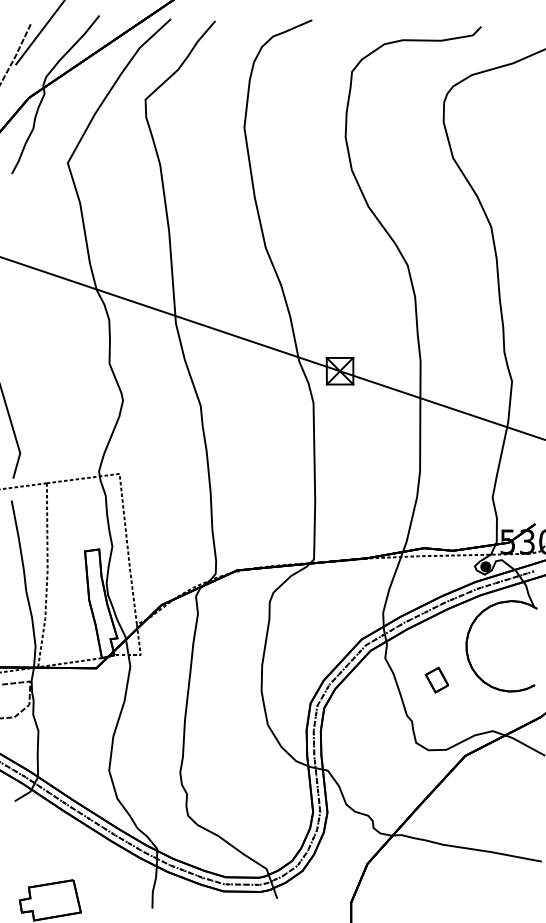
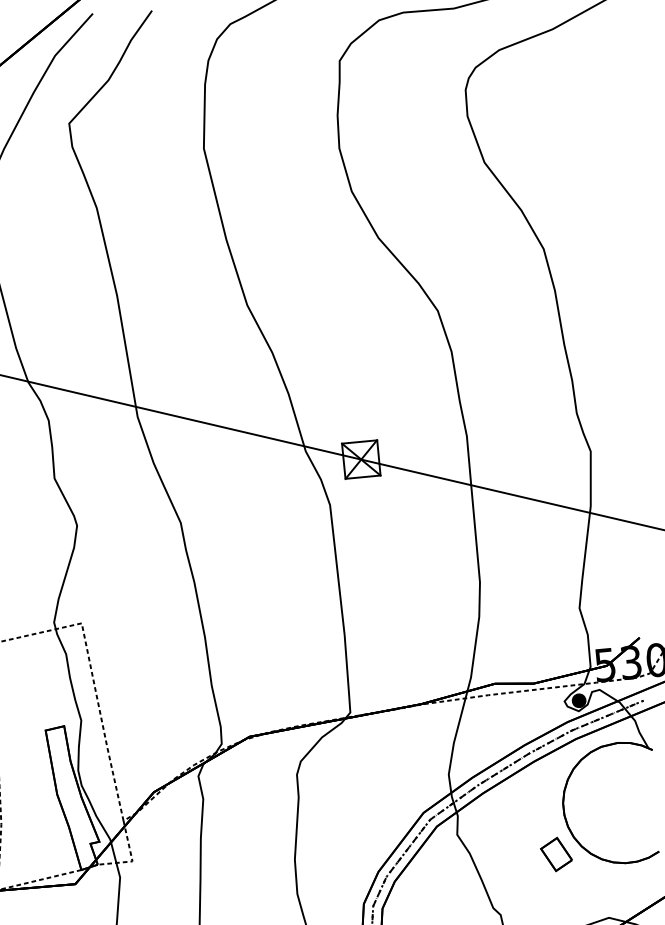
part: (436, 679) -> (555, 853), moved

